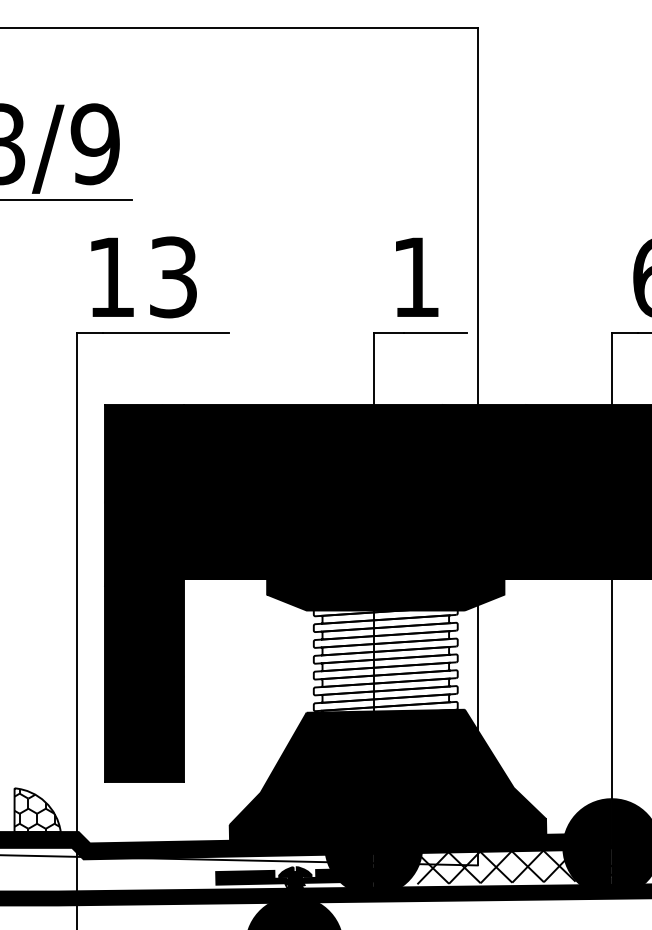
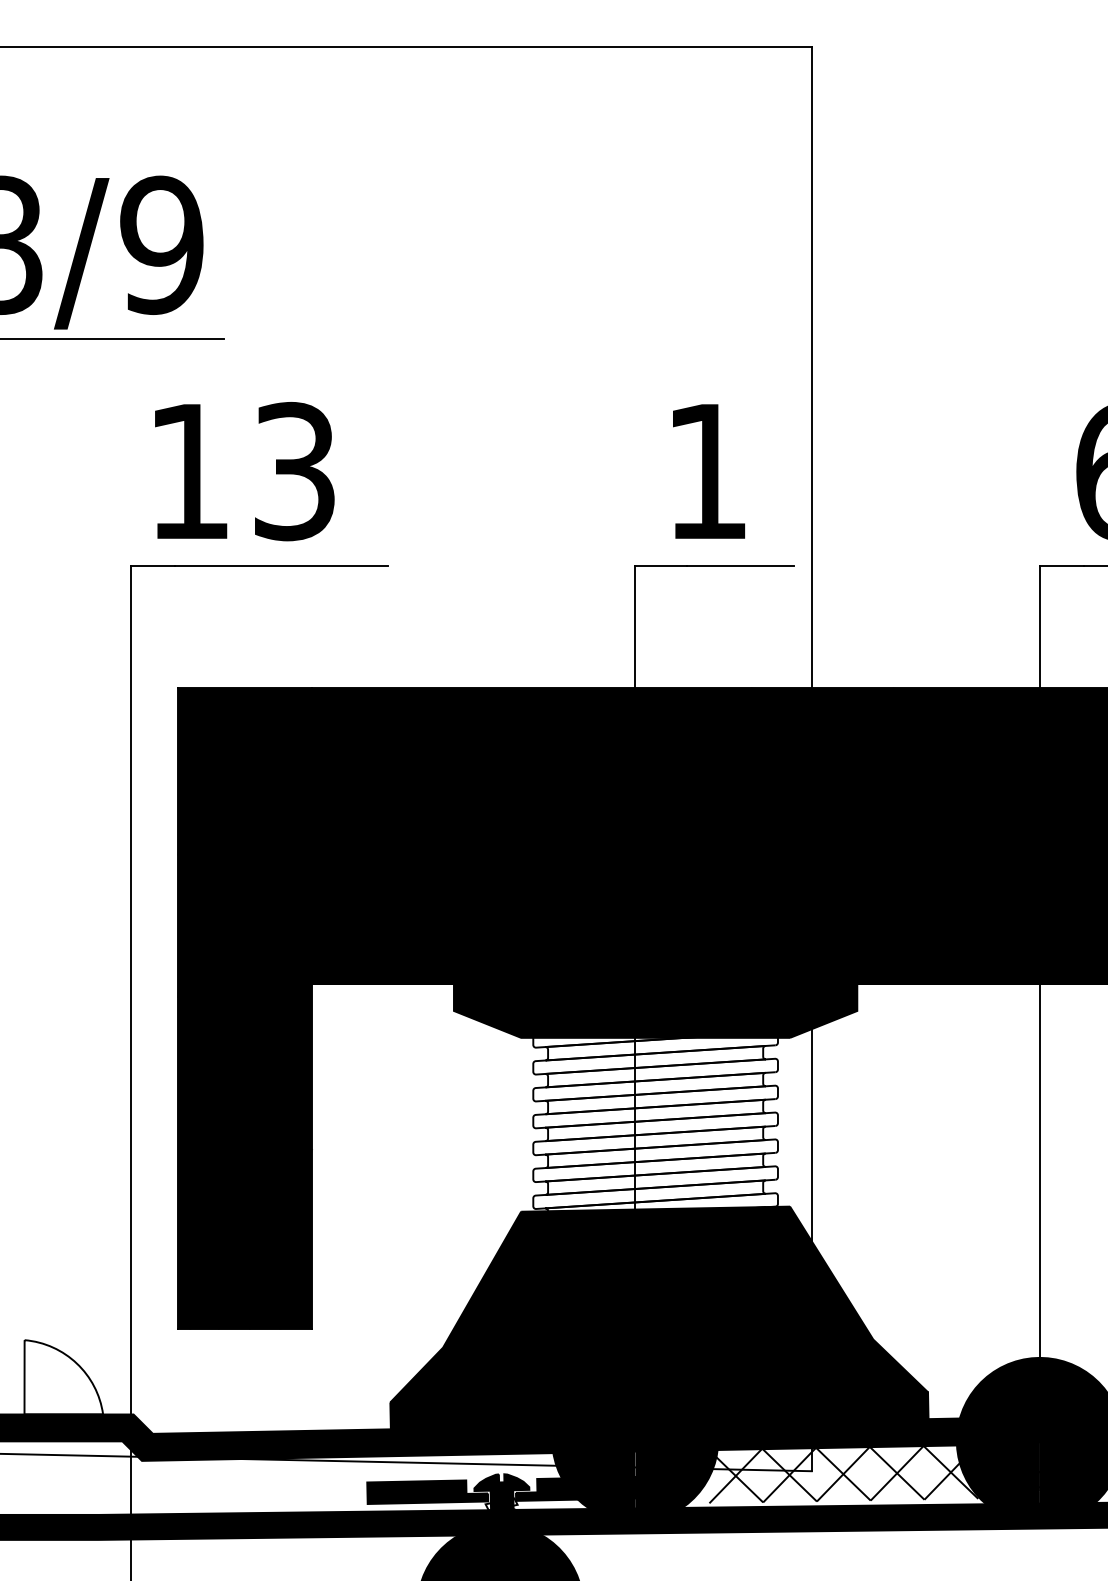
hatch: (36, 810) -> (61, 1377), removed

